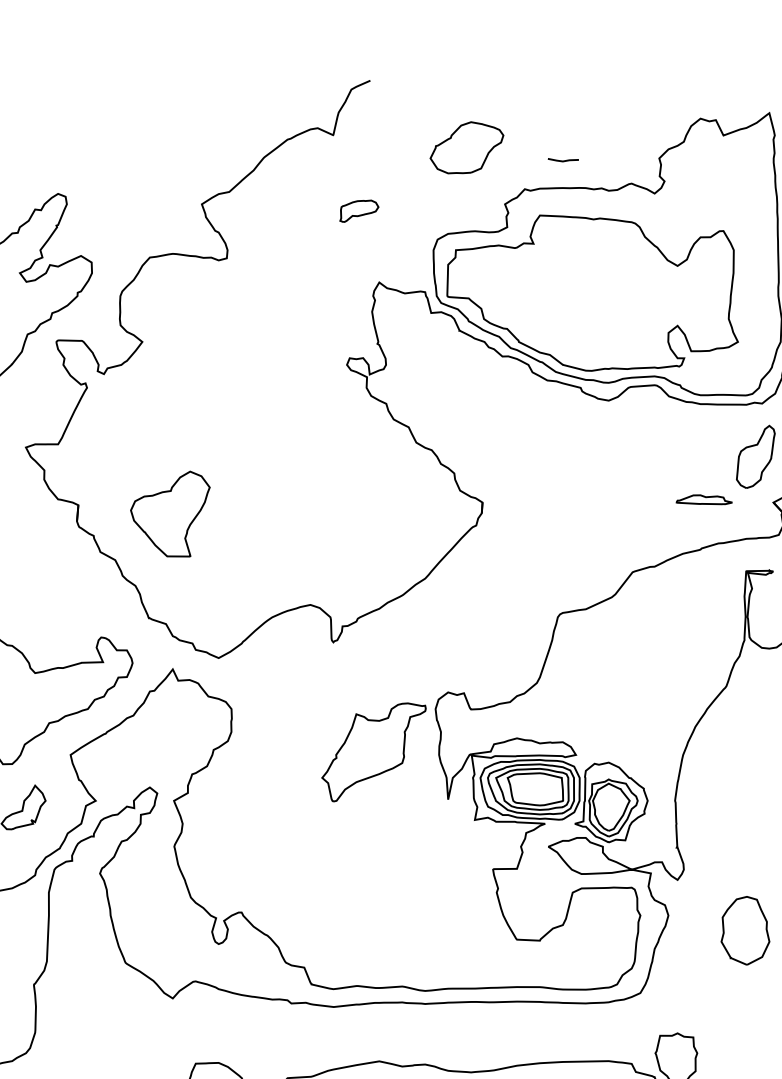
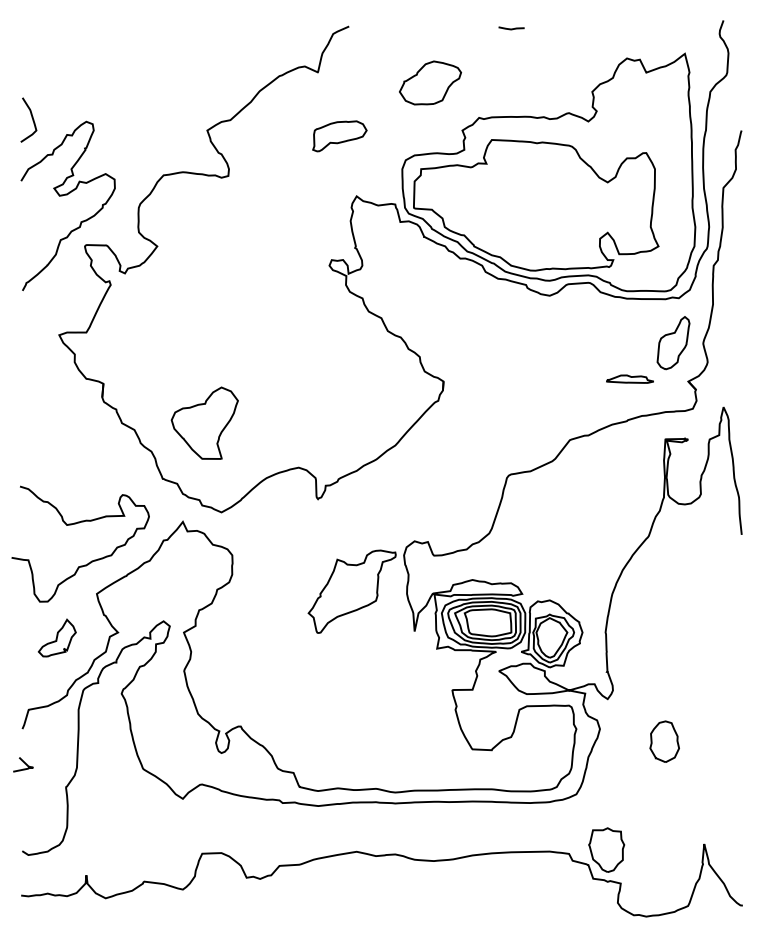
line: (563, 160) -> (511, 28), moved
part: (358, 211) -> (339, 136), size x1.67
part: (169, 513) -> (204, 422), moved
part: (745, 930) -> (664, 741), size x0.71

